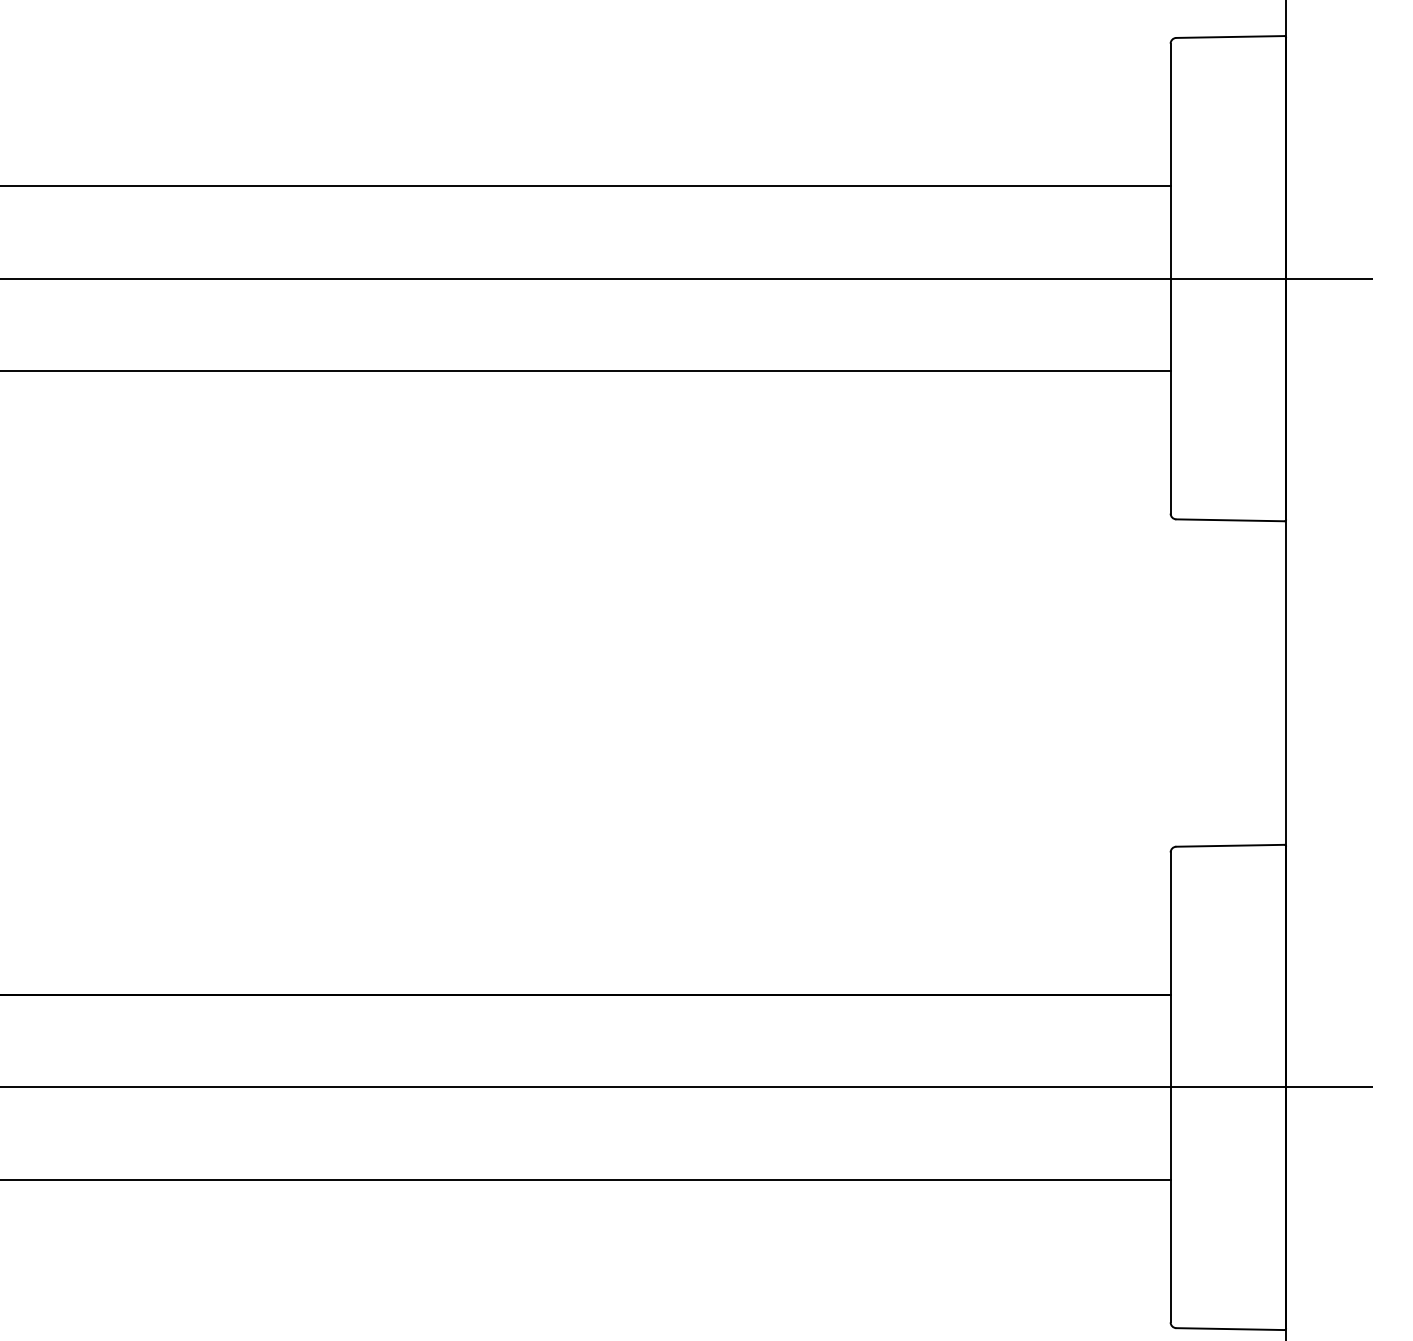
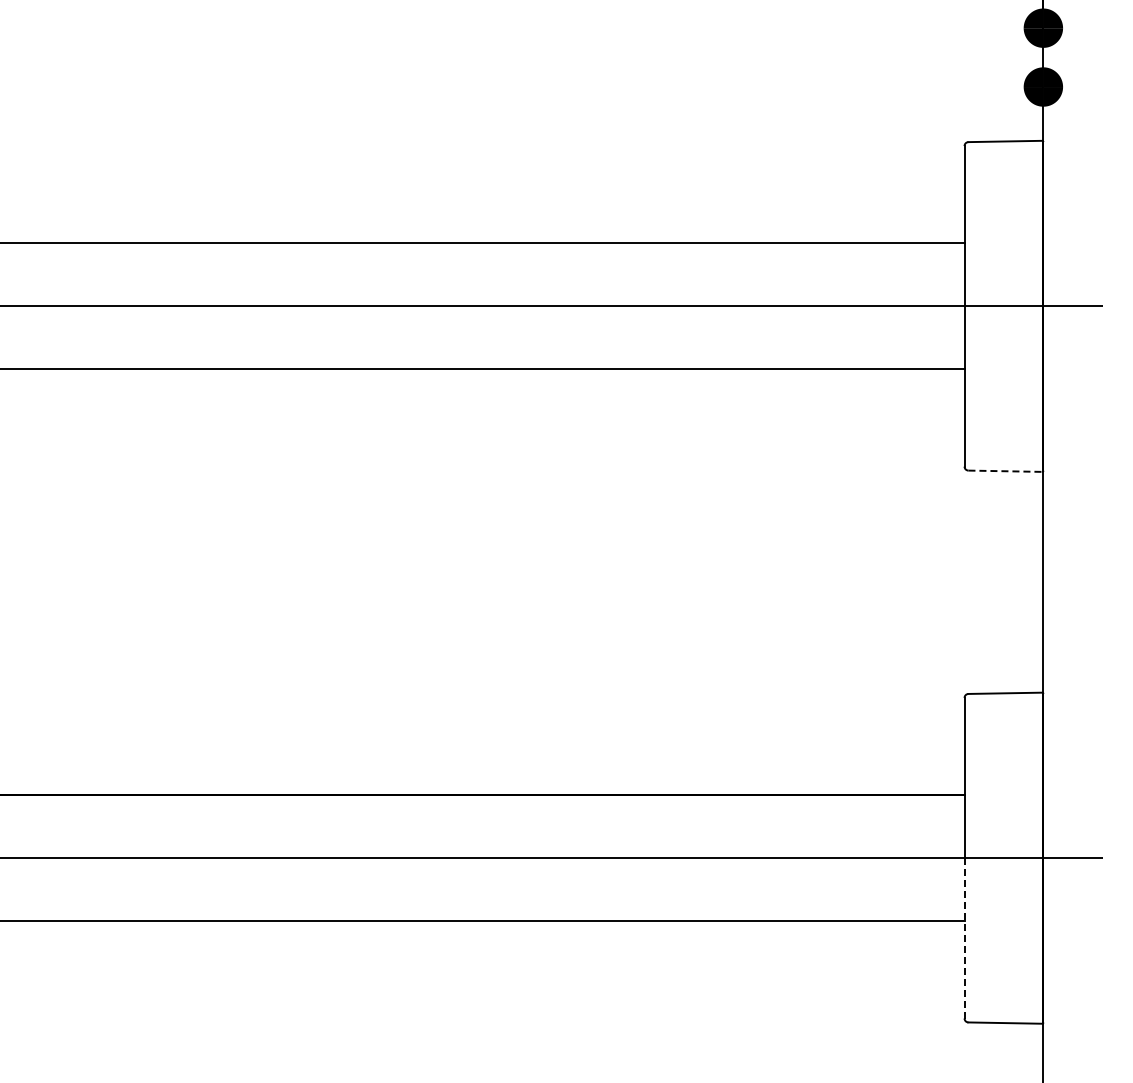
line: (1230, 520) -> (1005, 471), solid -> dashed
line: (1170, 1203) -> (964, 937), solid -> dashed

